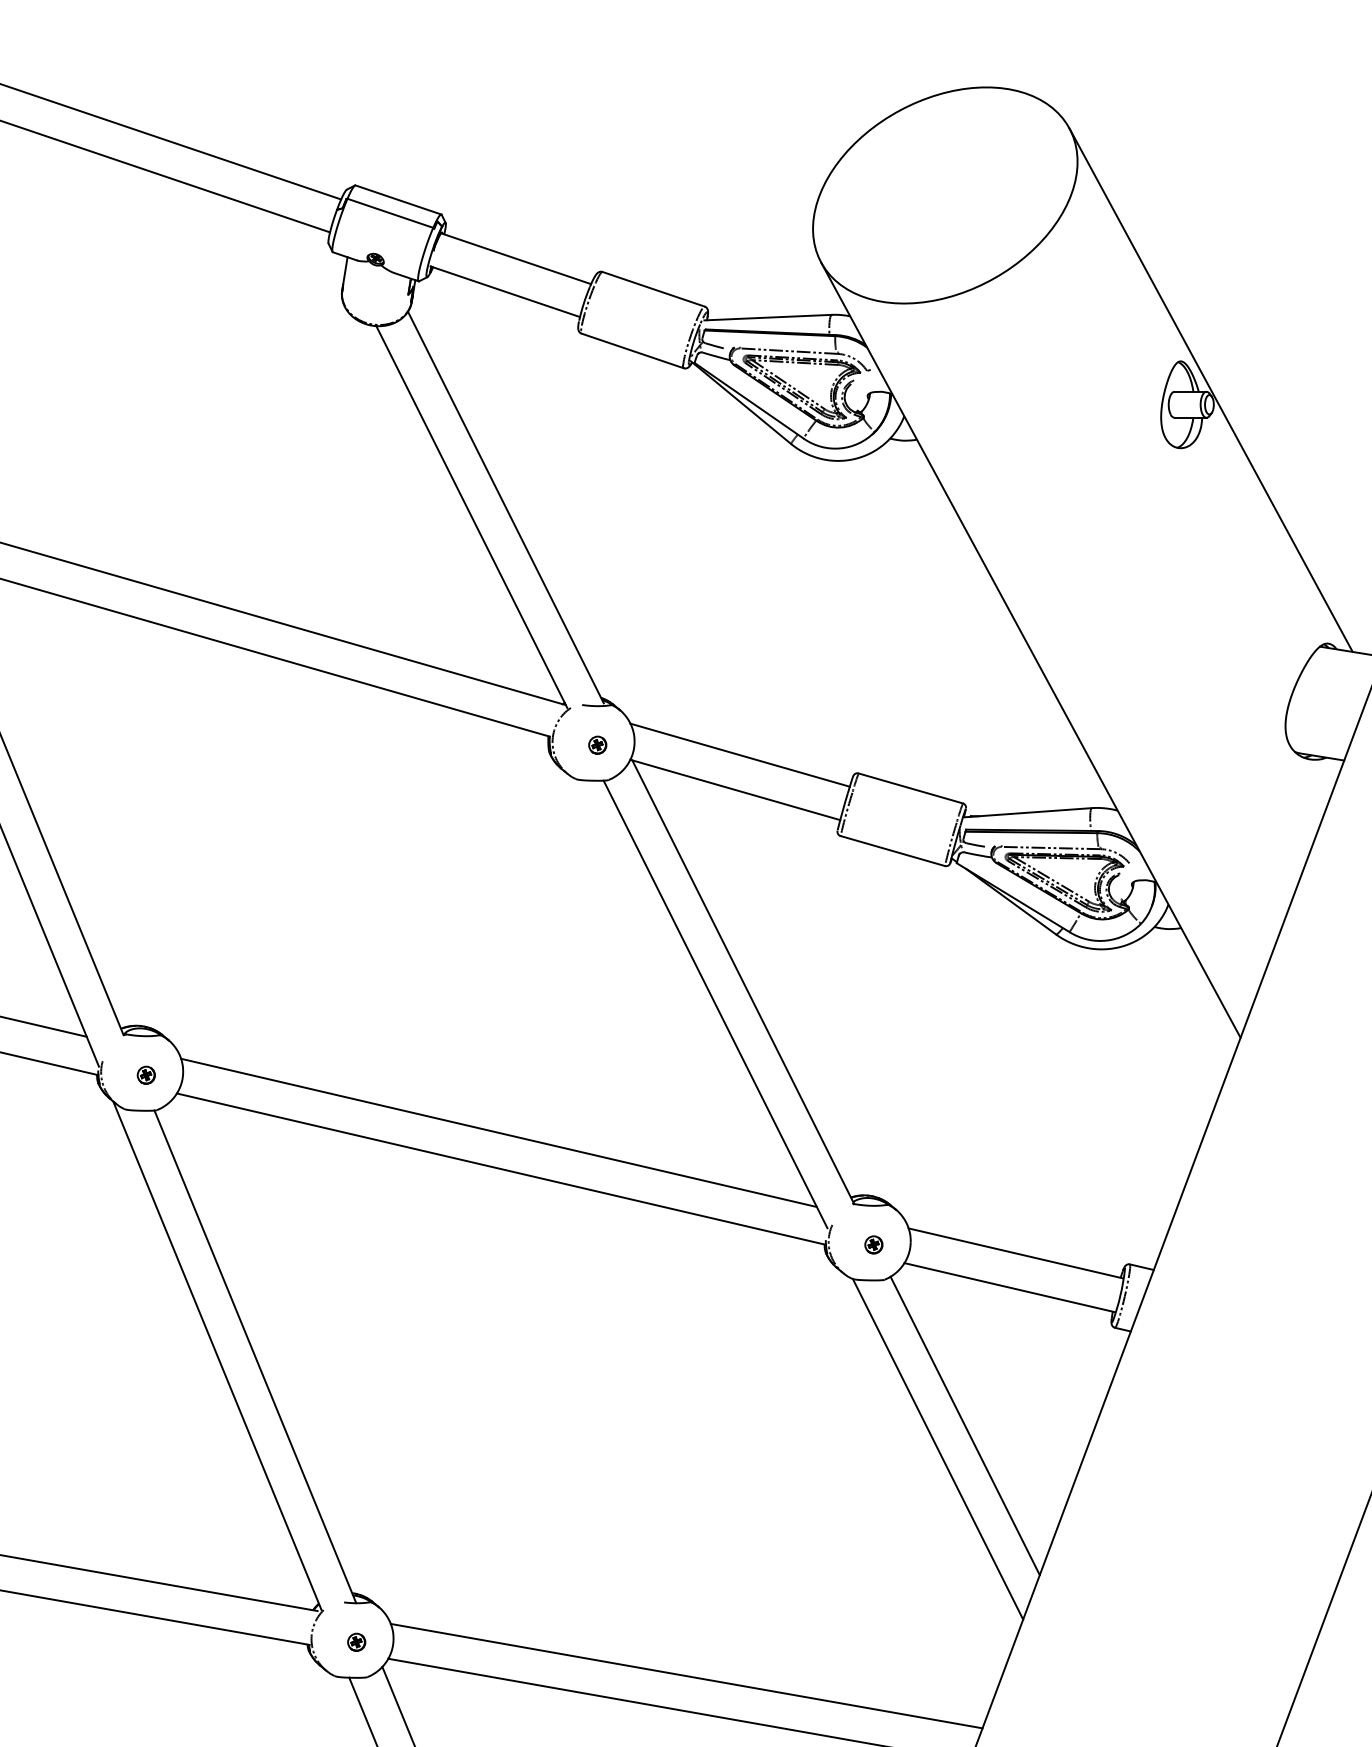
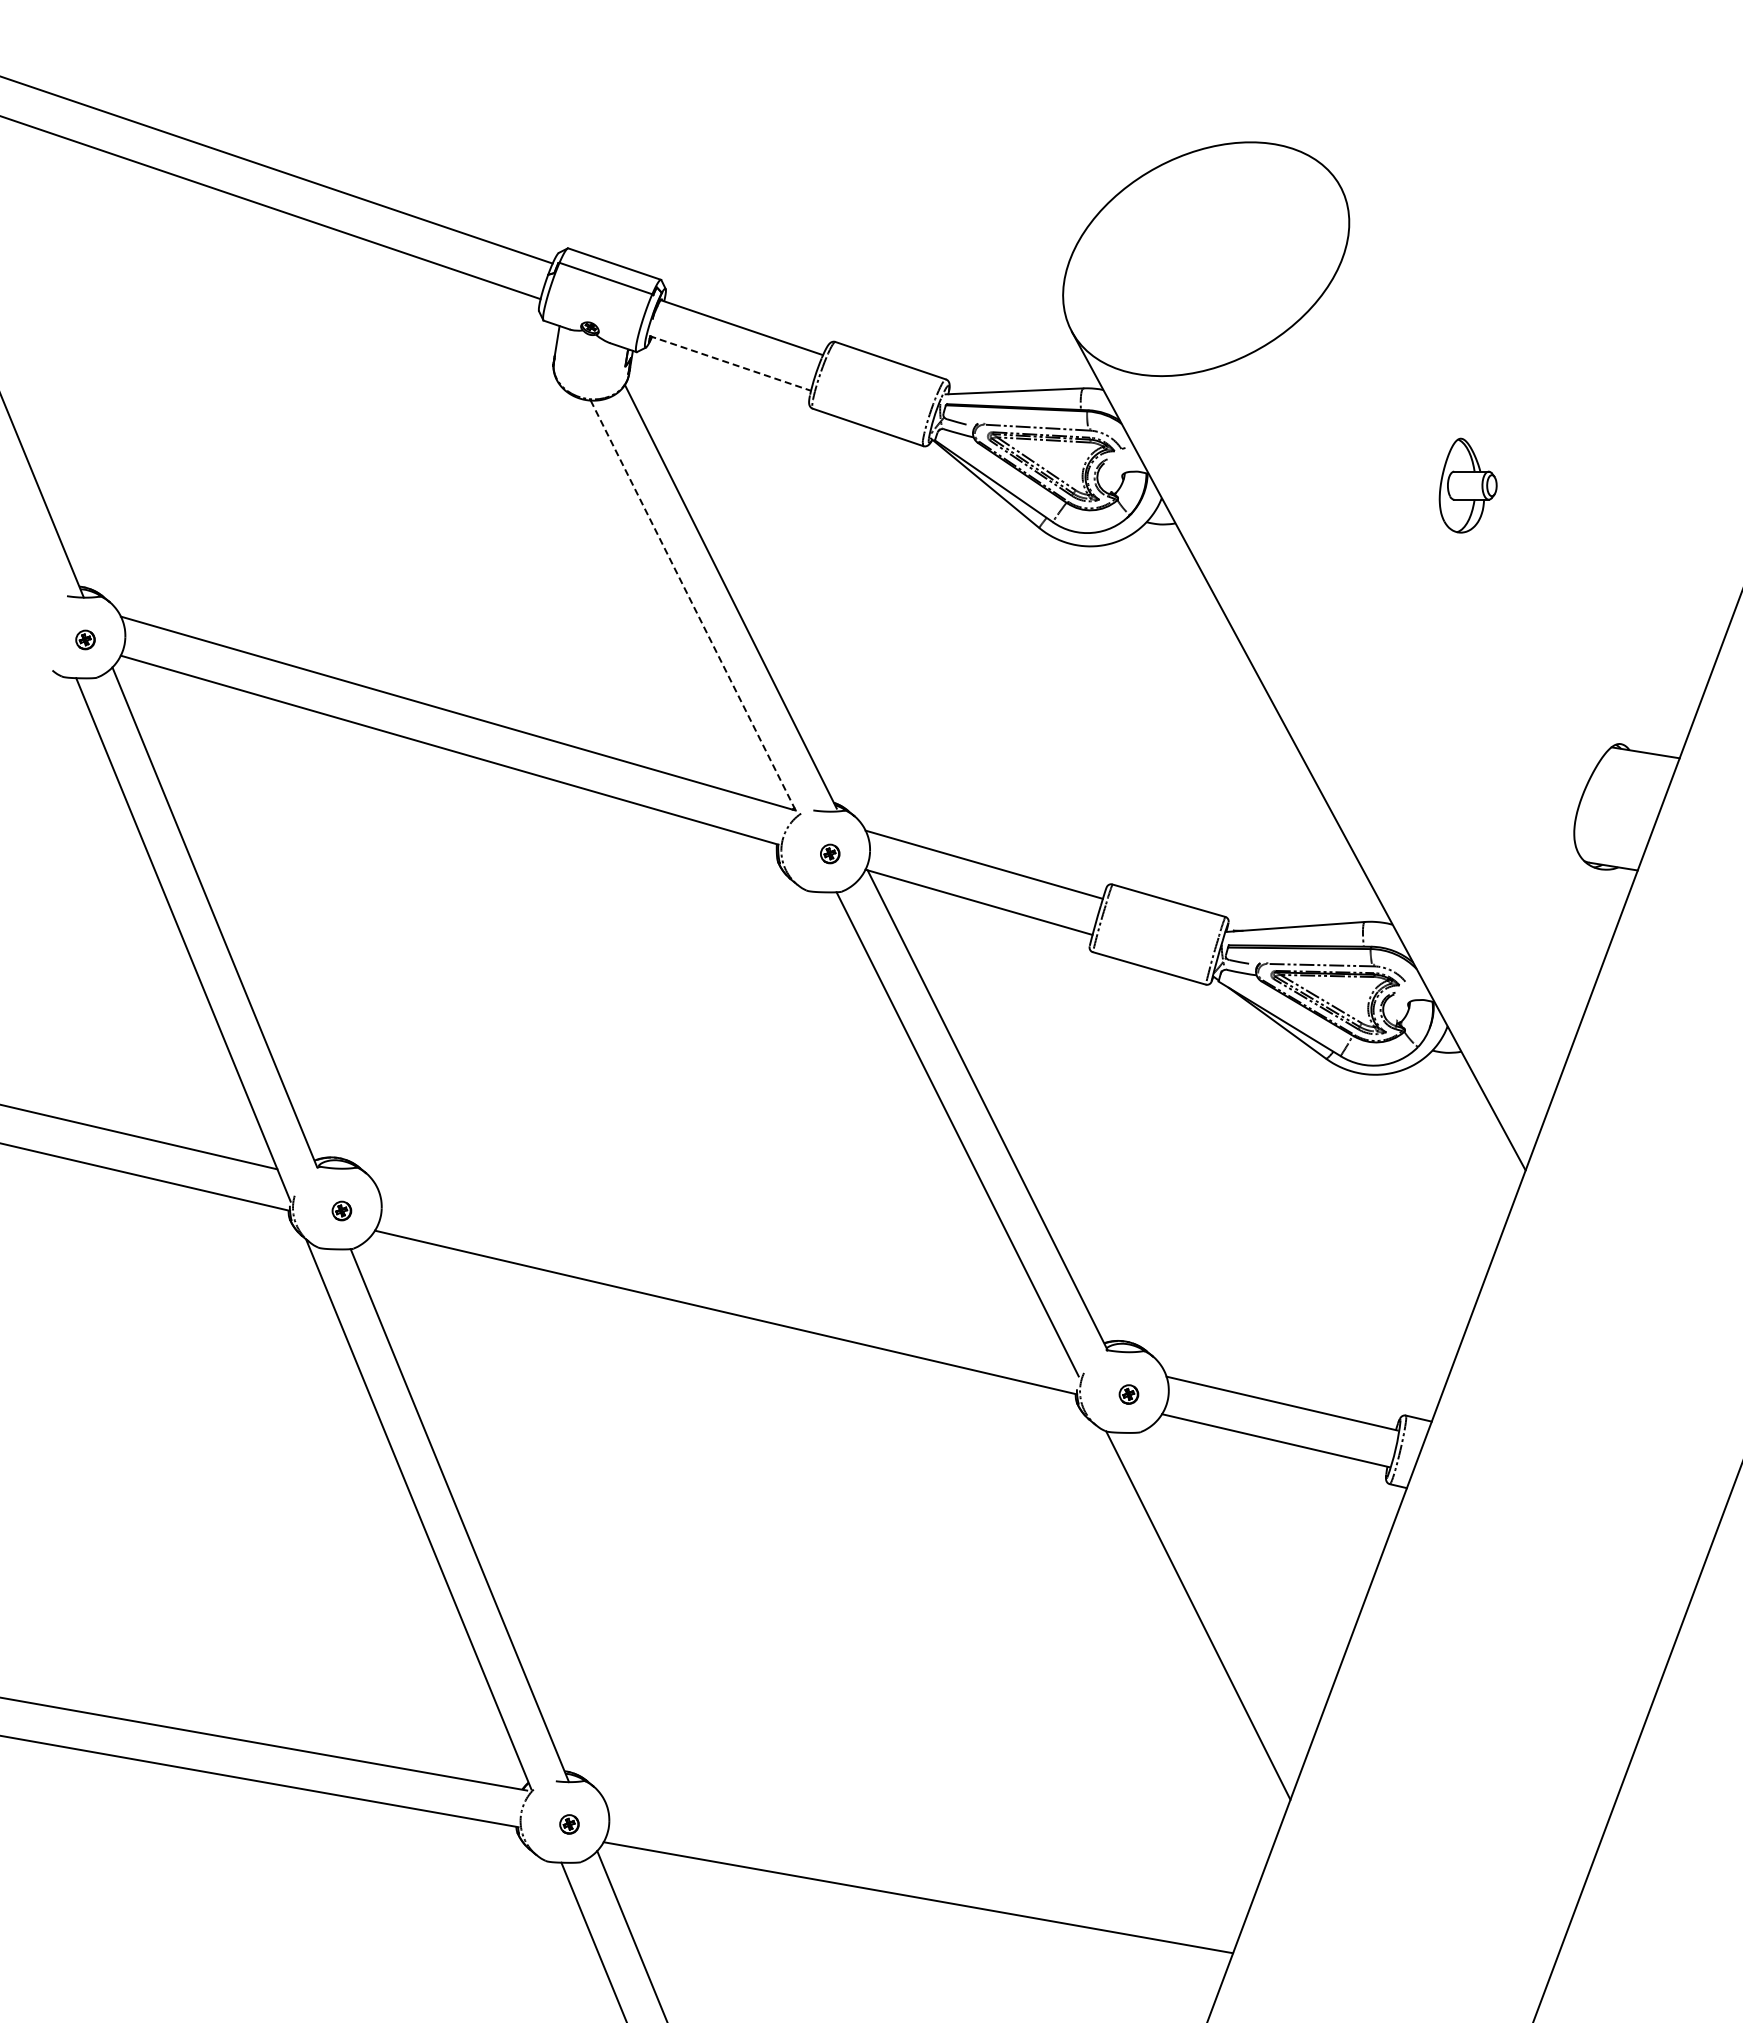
line: (505, 291) -> (730, 363), solid -> dashed
line: (1210, 389) -> (1493, 469), removed
line: (472, 517) -> (694, 607), solid -> dashed
line: (499, 1133) -> (723, 1273), removed
line: (964, 1425) -> (1227, 1589), removed
line: (686, 1675) -> (926, 1860), removed

